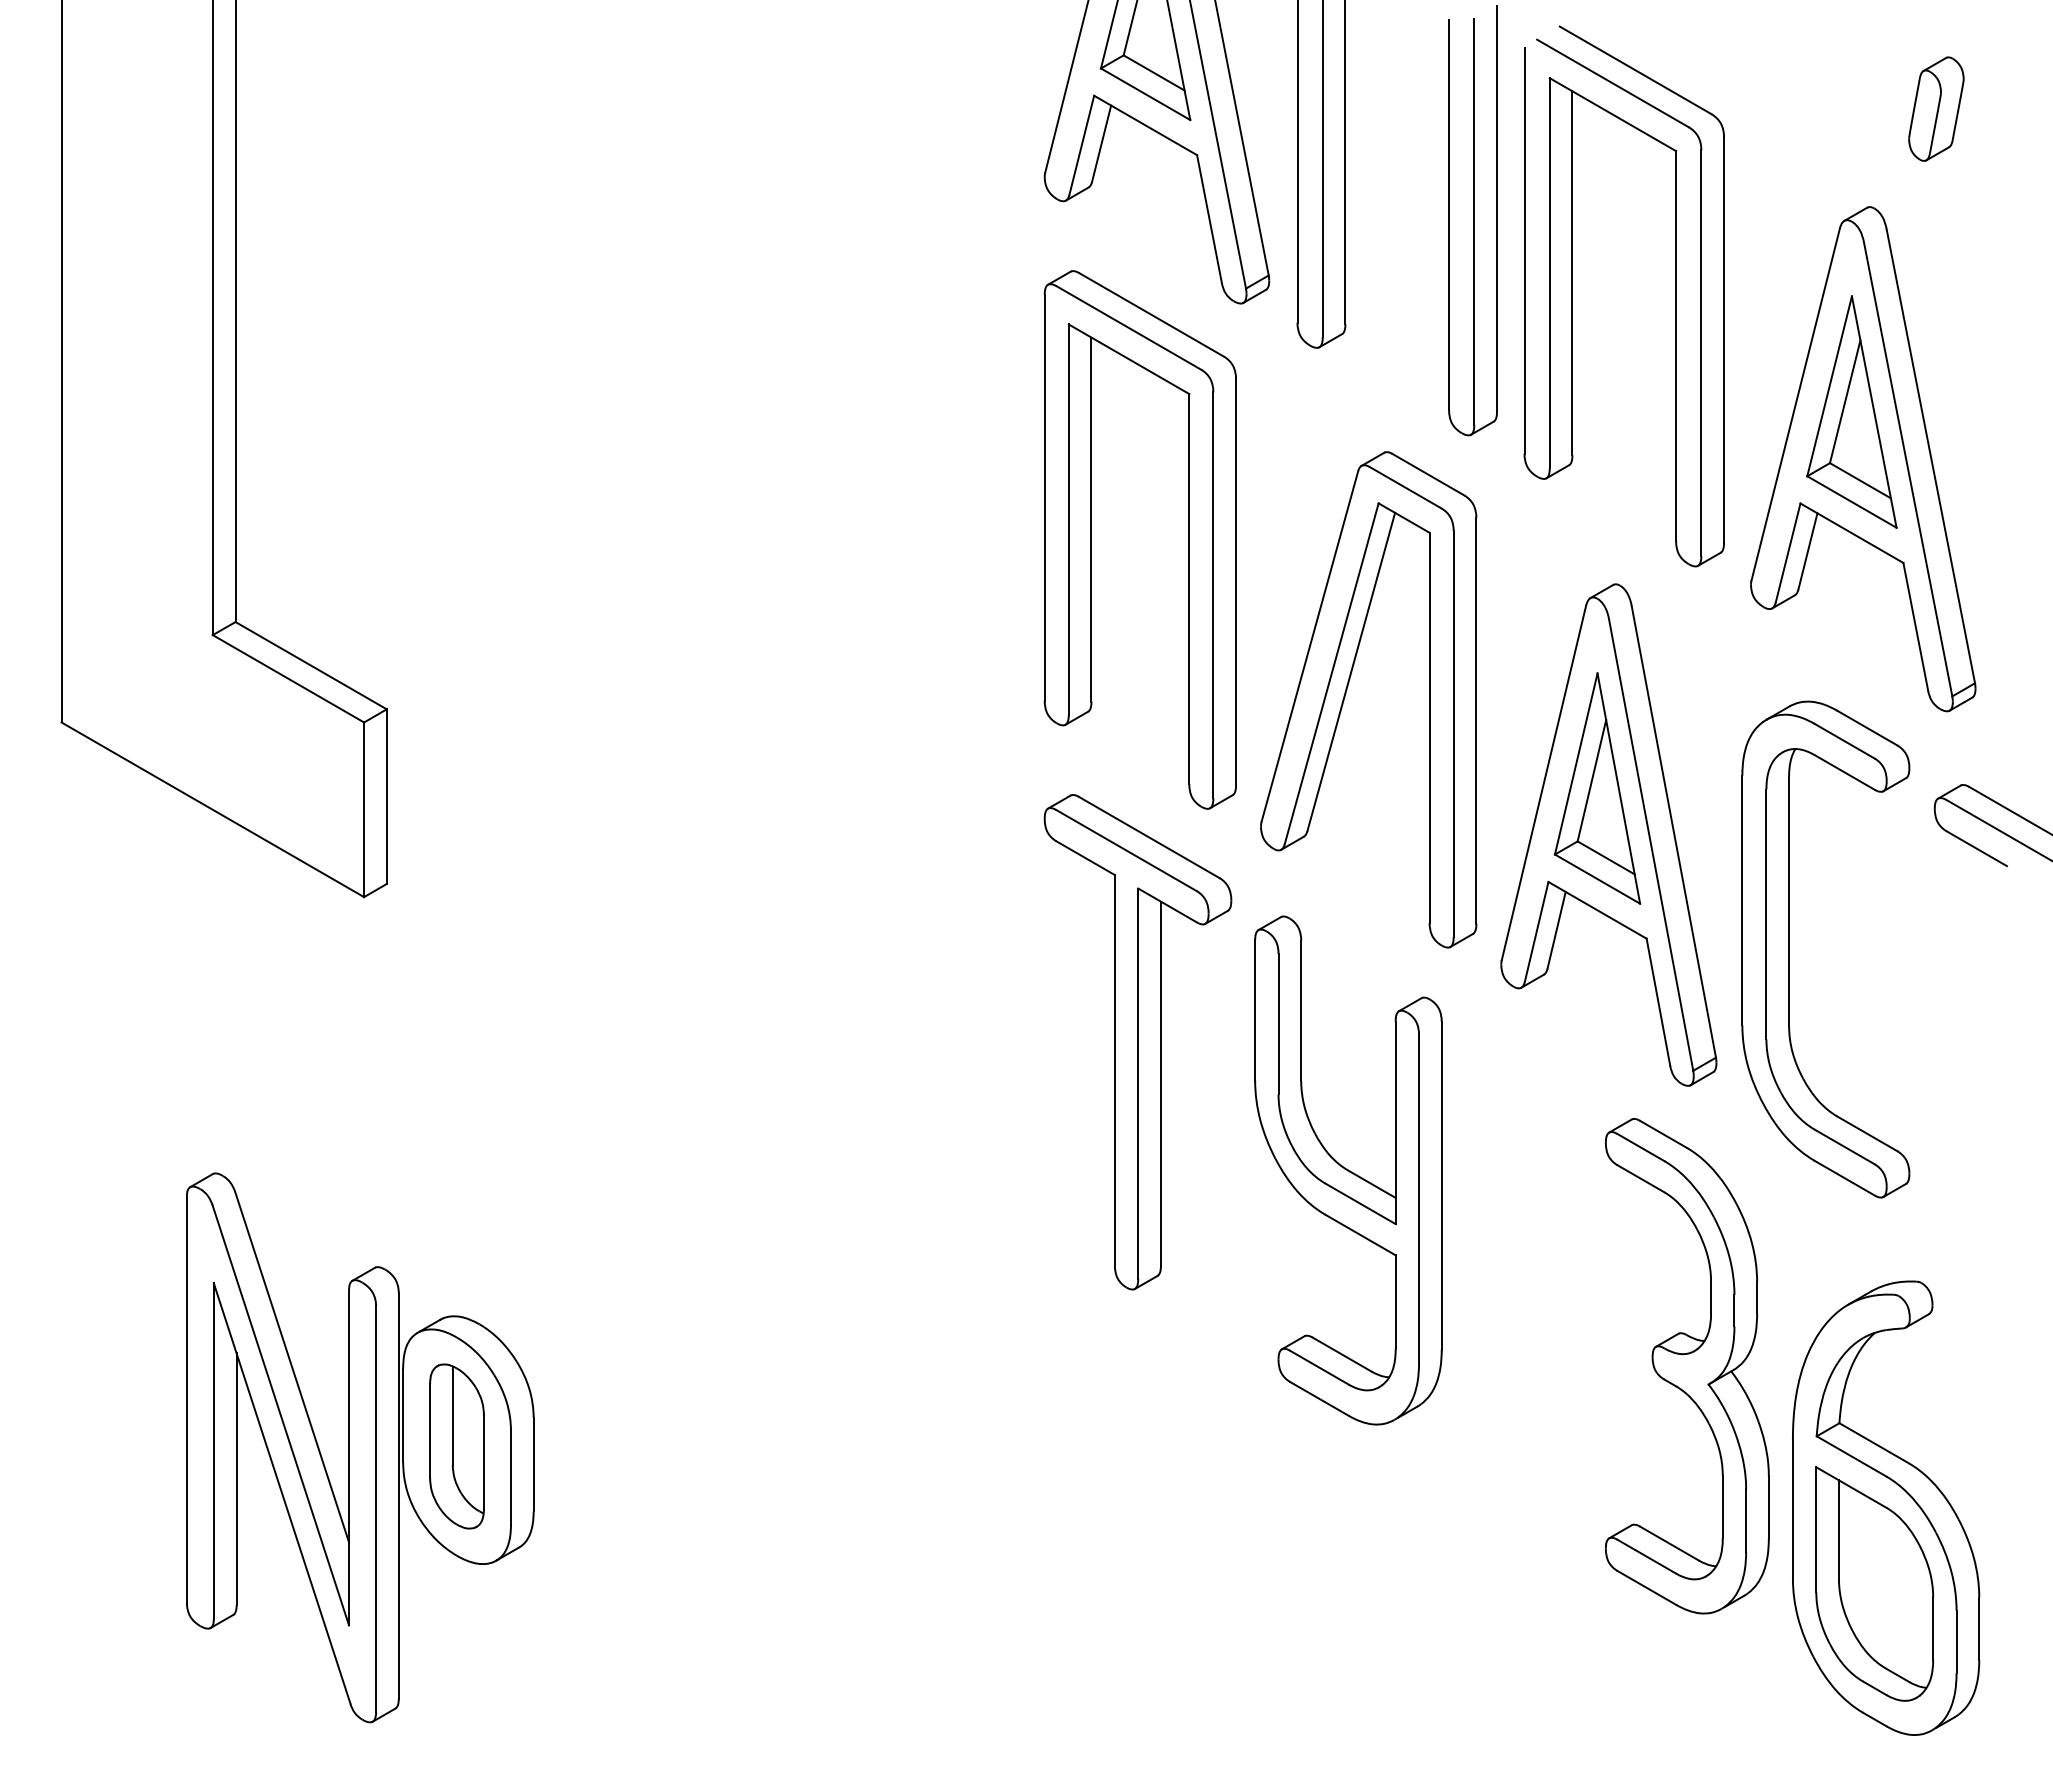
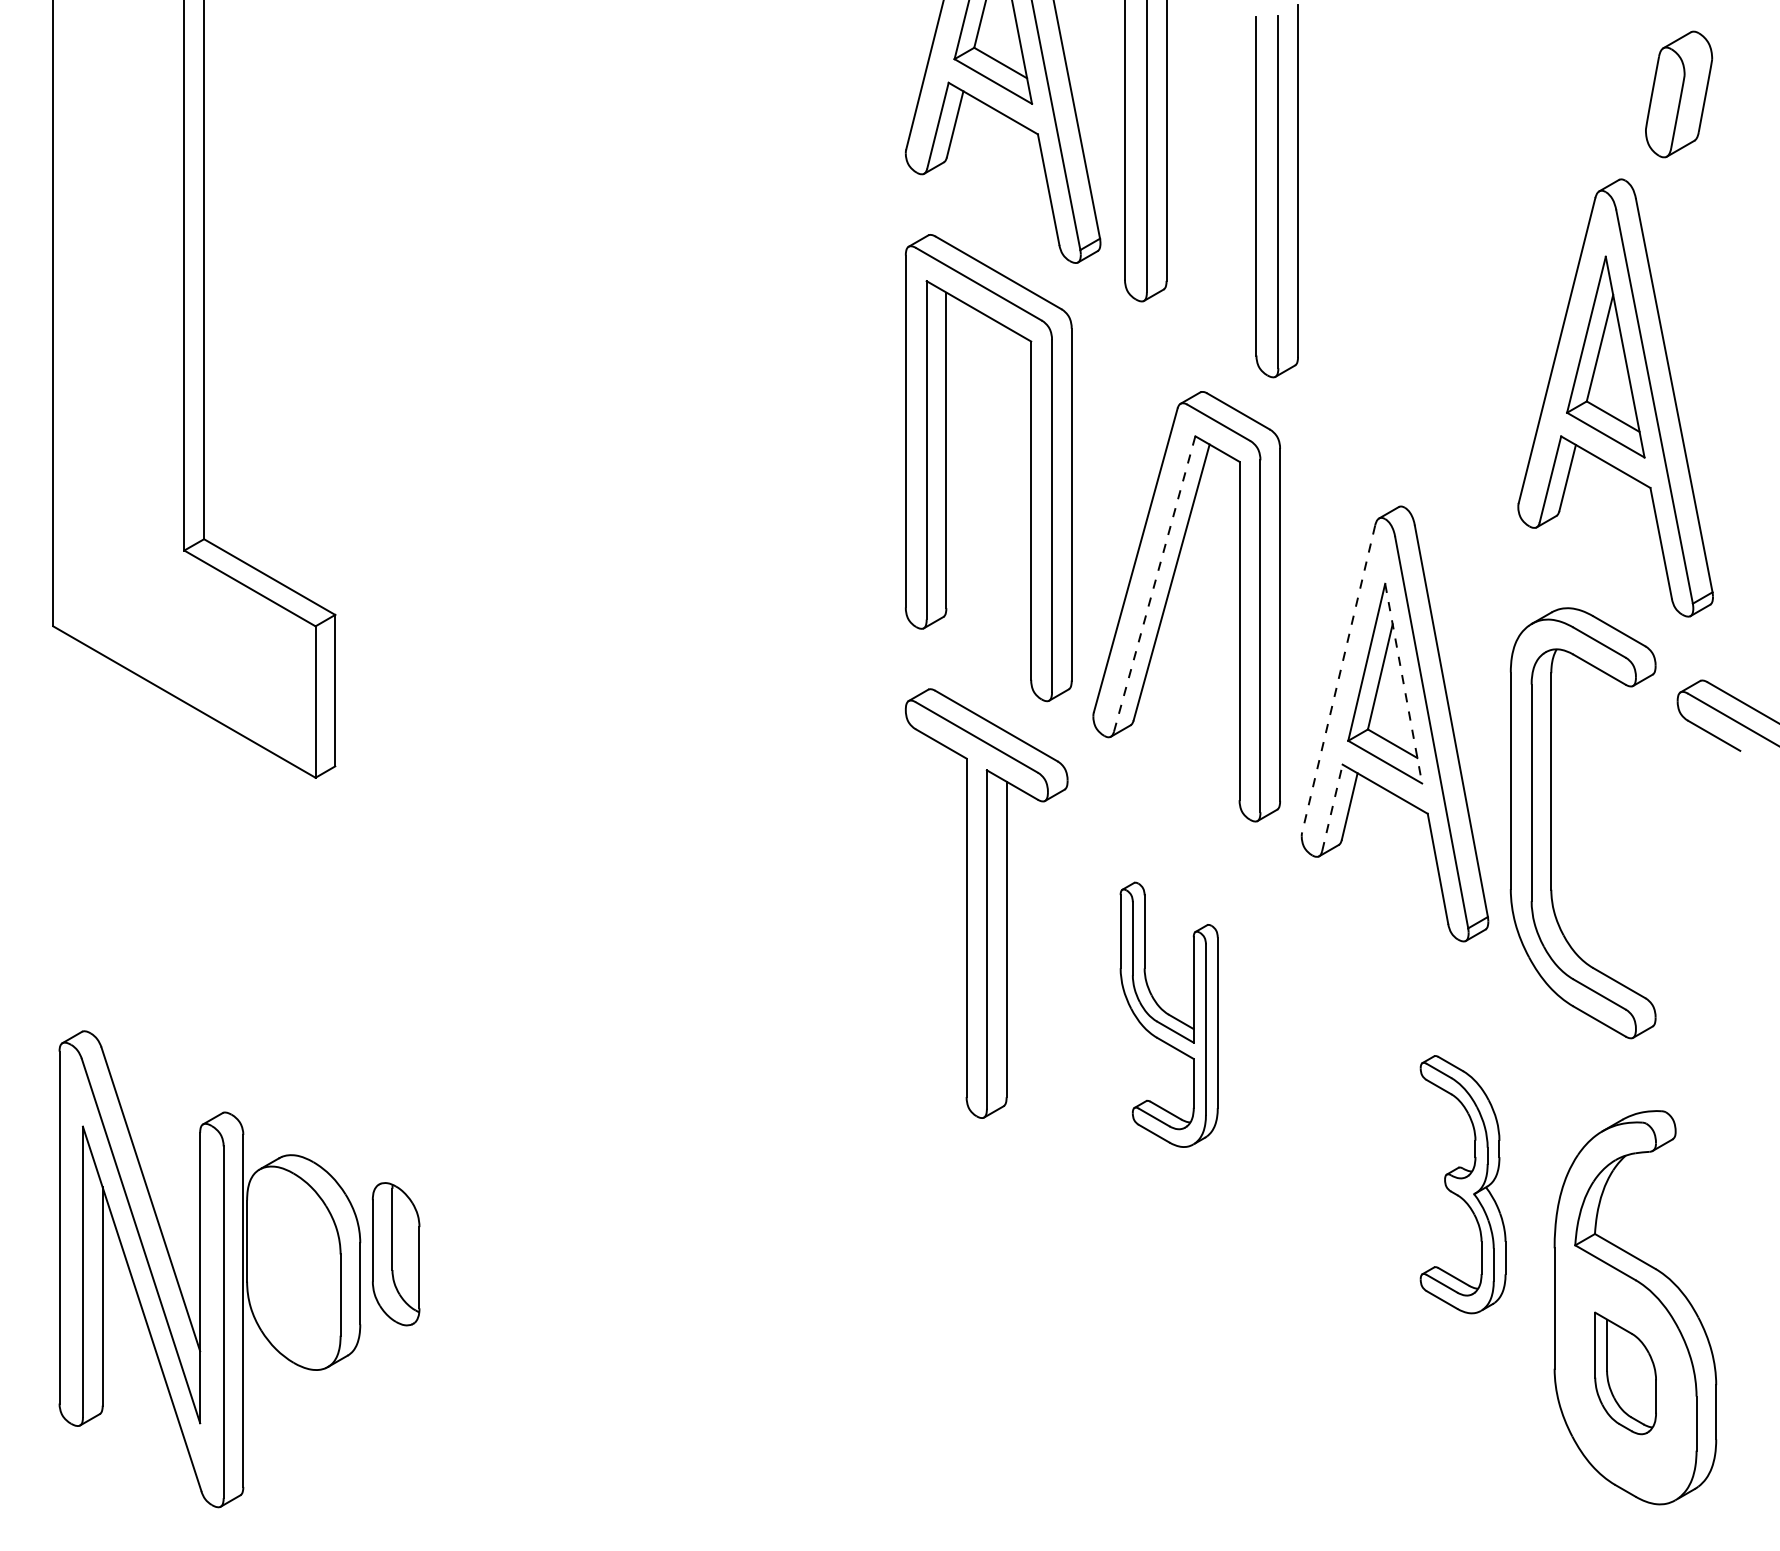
part: (1936, 108) -> (1679, 93), size x1.4
part: (1572, 296) -> (1363, 256), removed
line: (1331, 673) -> (1154, 583), solid -> dashed
line: (1543, 783) -> (1338, 679), solid -> dashed
line: (1618, 789) -> (1403, 684), solid -> dashed
line: (1536, 931) -> (1332, 807), solid -> dashed
part: (1348, 1170) -> (1169, 1014), size x0.6
part: (1687, 1366) -> (1463, 1184), size x0.6
part: (360, 1447) -> (210, 1268), moved
part: (1874, 1583) -> (1625, 1373), size x0.6

